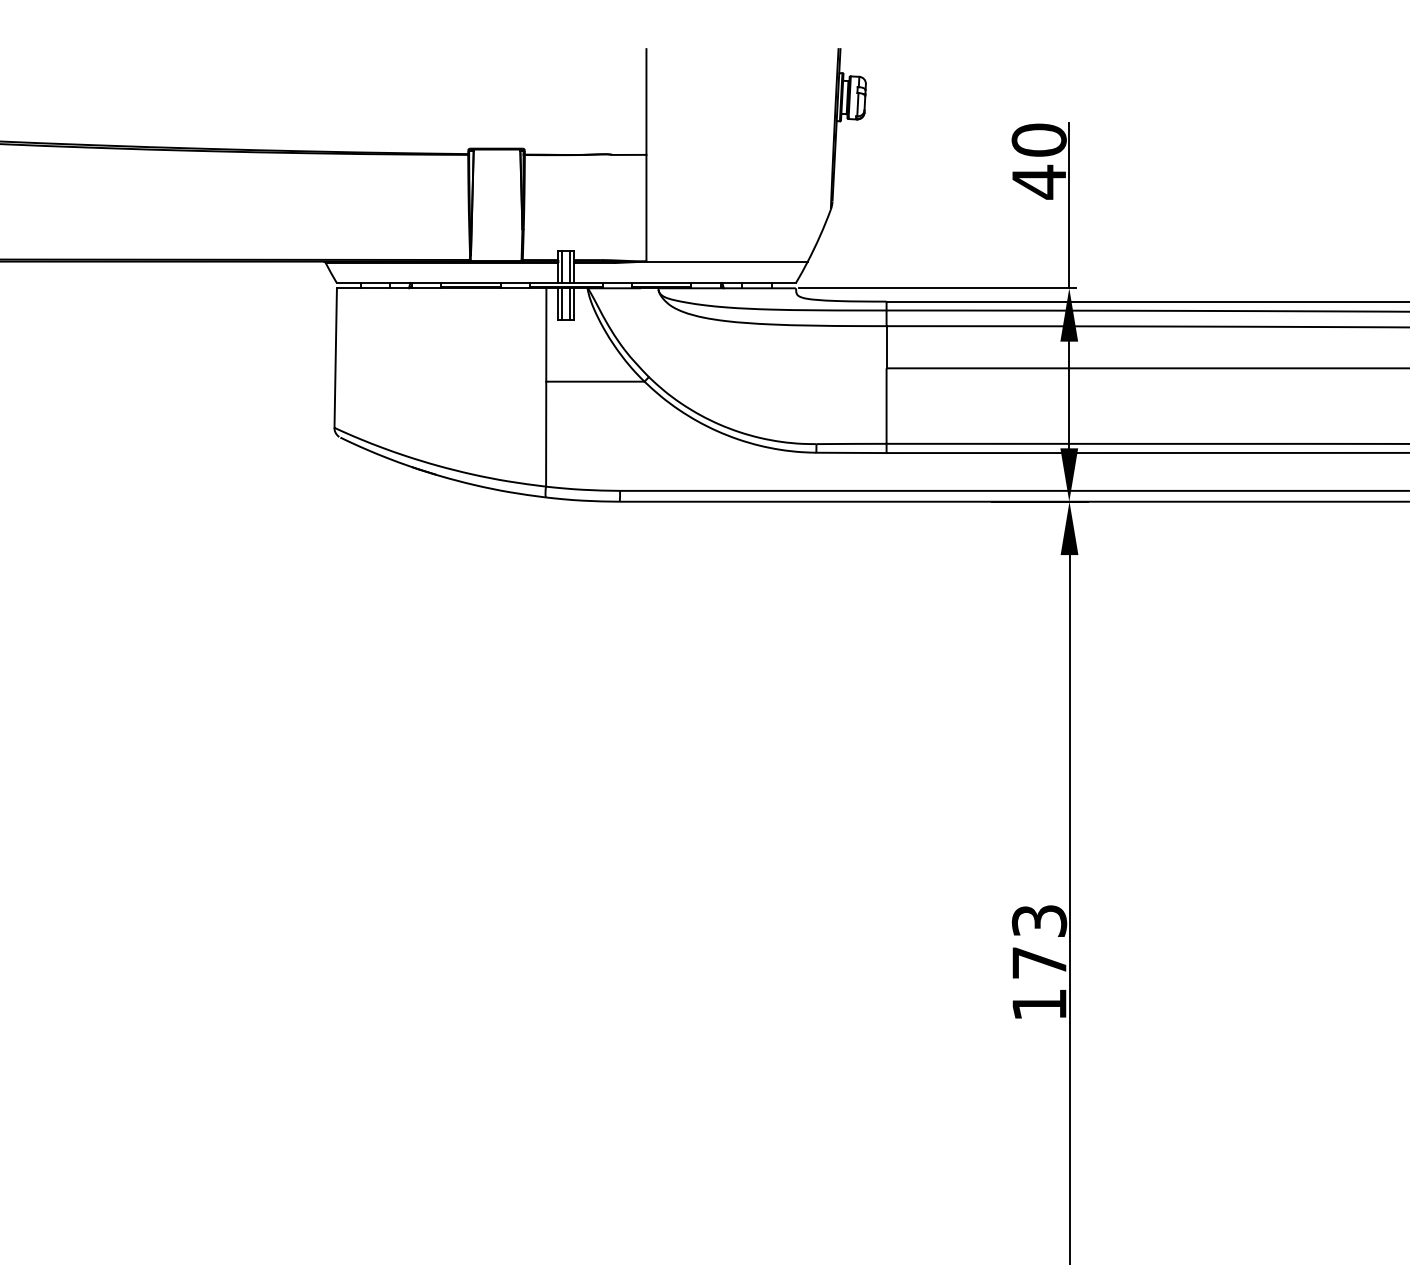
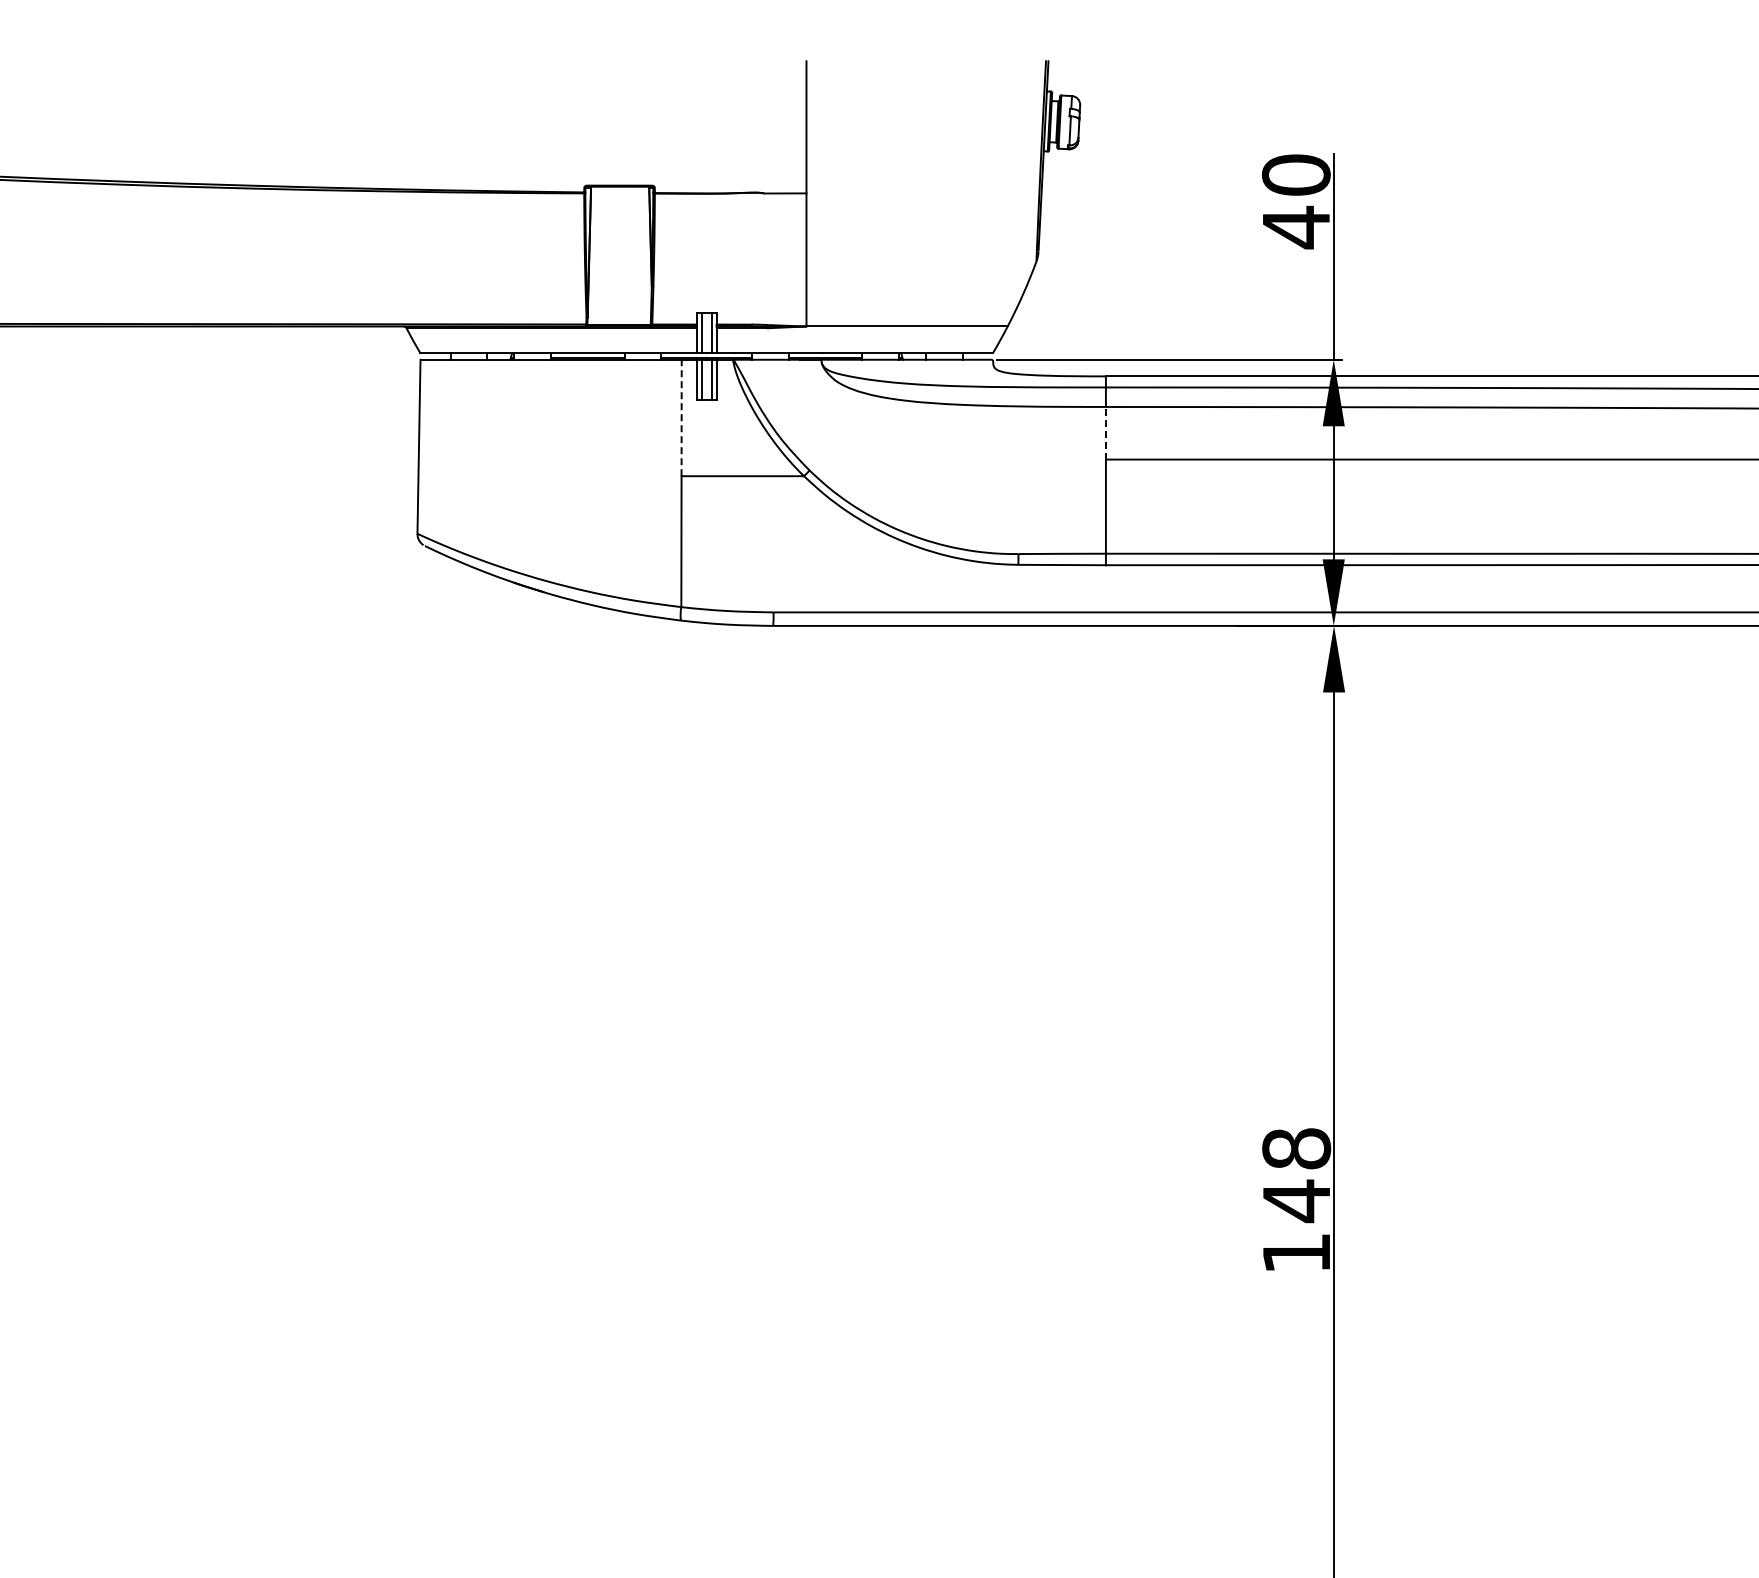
line: (546, 334) -> (681, 417), solid -> dashed
line: (886, 346) -> (1105, 432), solid -> dashed
text: (1039, 942) -> (1296, 1175), 173 -> 148

